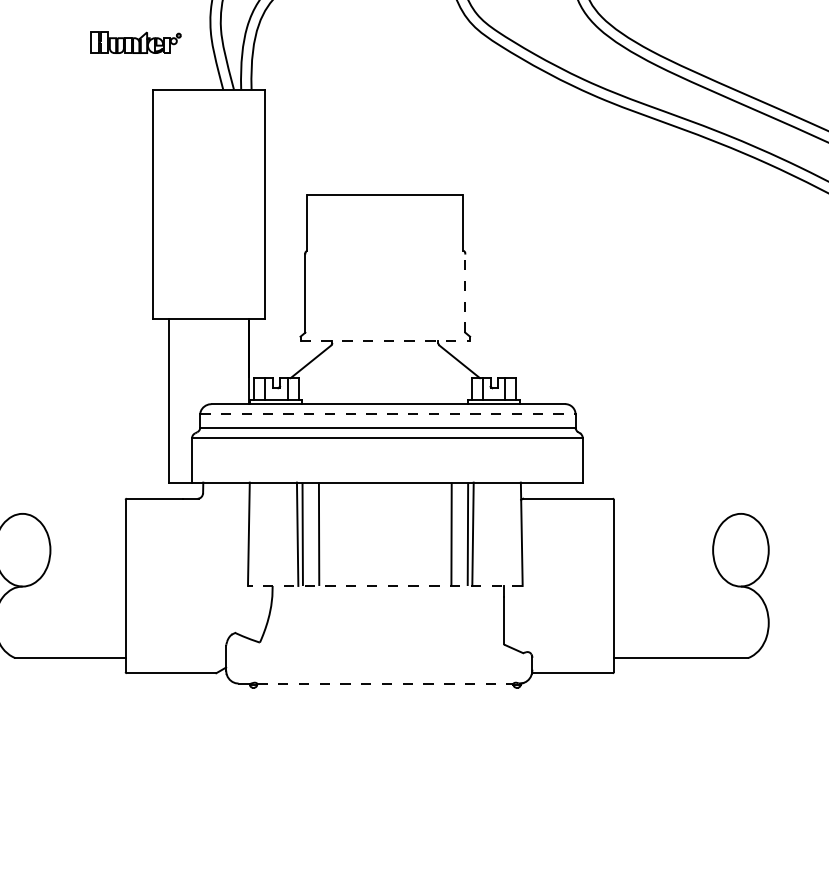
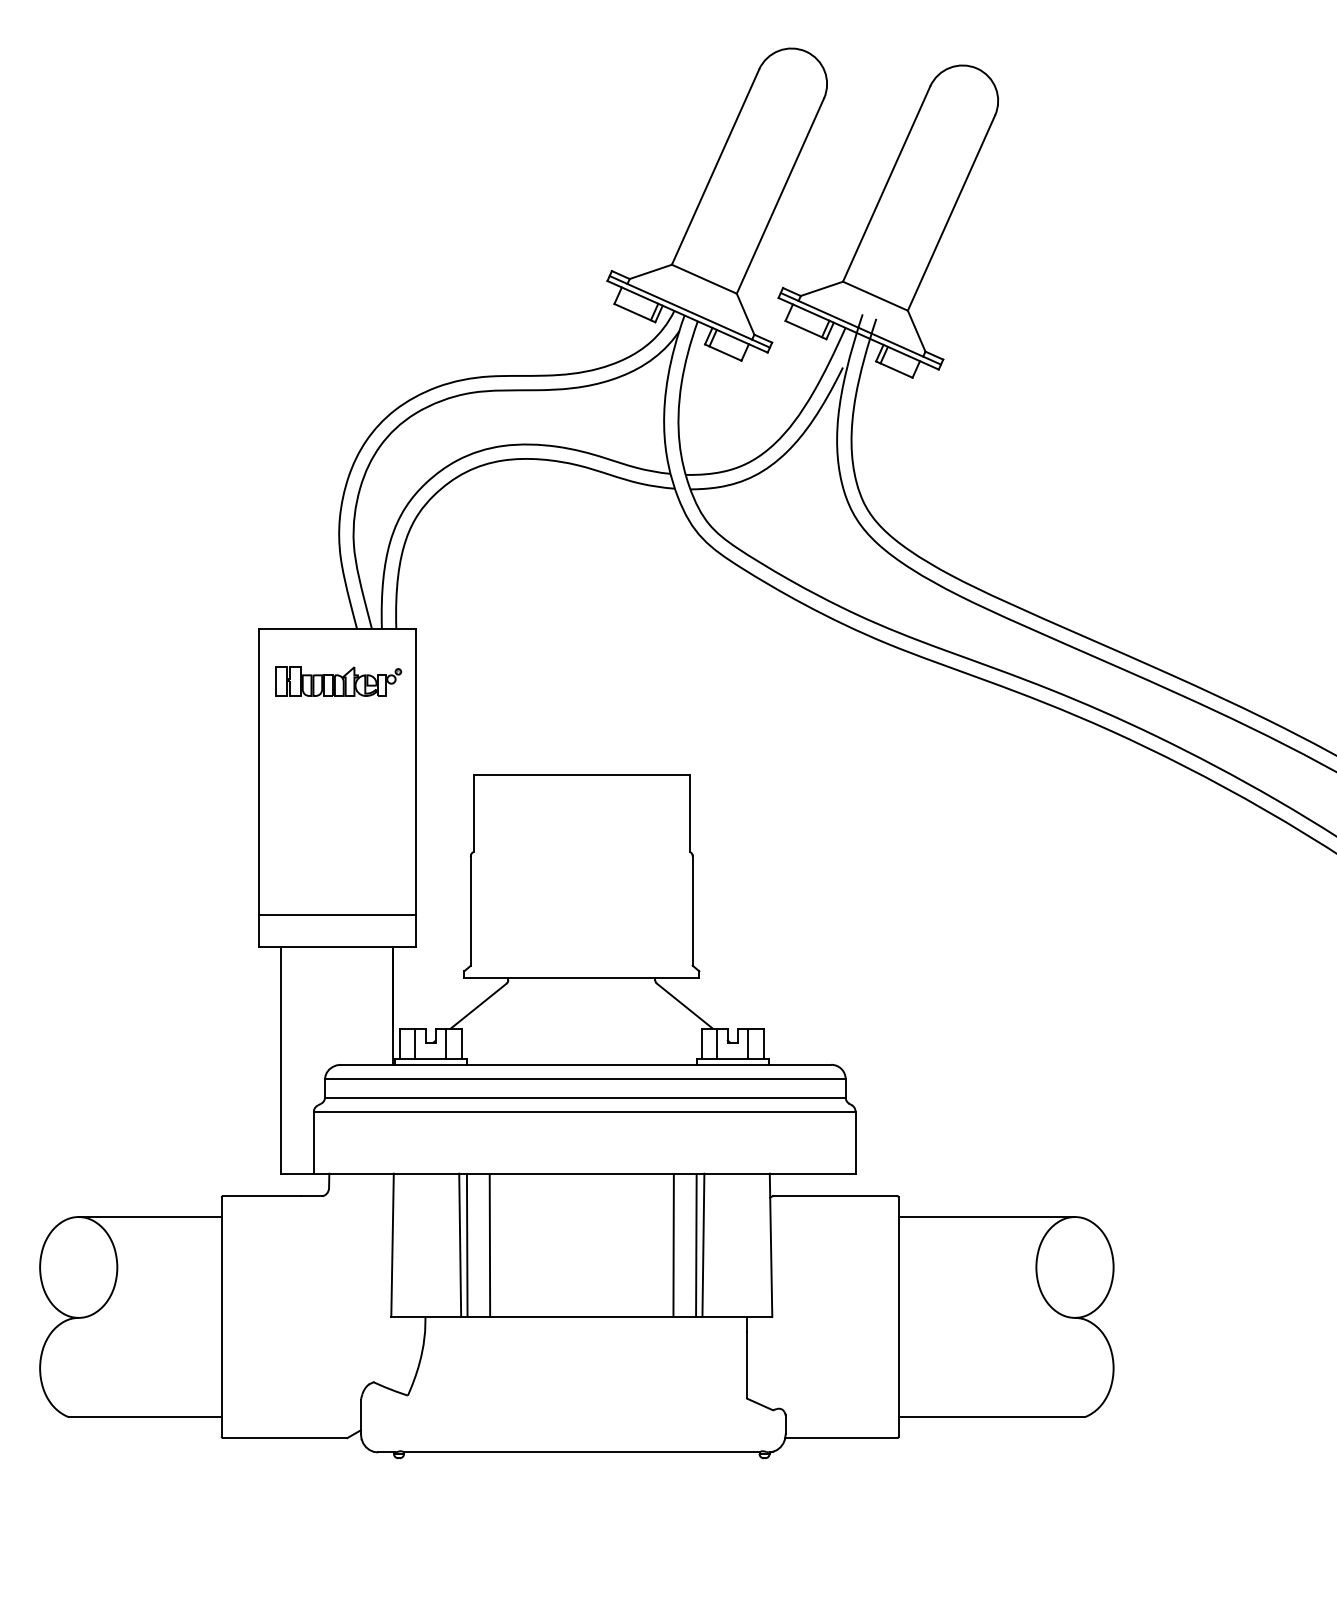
part: (135, 42) -> (338, 681), moved
line: (465, 292) -> (692, 910), dashed -> solid
line: (208, 295) -> (336, 914), added
line: (385, 341) -> (581, 977), dashed -> solid
line: (388, 414) -> (585, 1079), dashed -> solid
line: (73, 514) -> (149, 1217), added
line: (677, 514) -> (986, 1217), added
line: (385, 586) -> (581, 1317), dashed -> solid
line: (385, 683) -> (581, 1452), dashed -> solid

